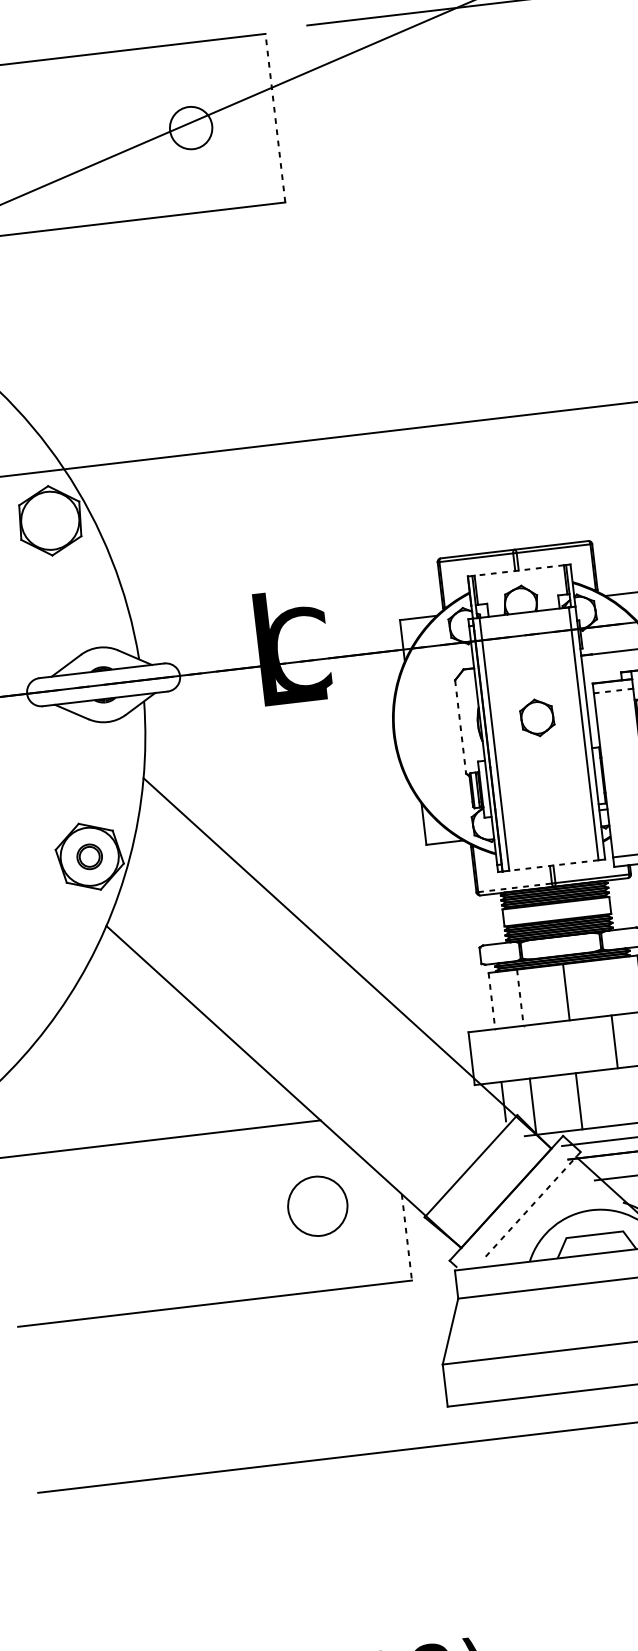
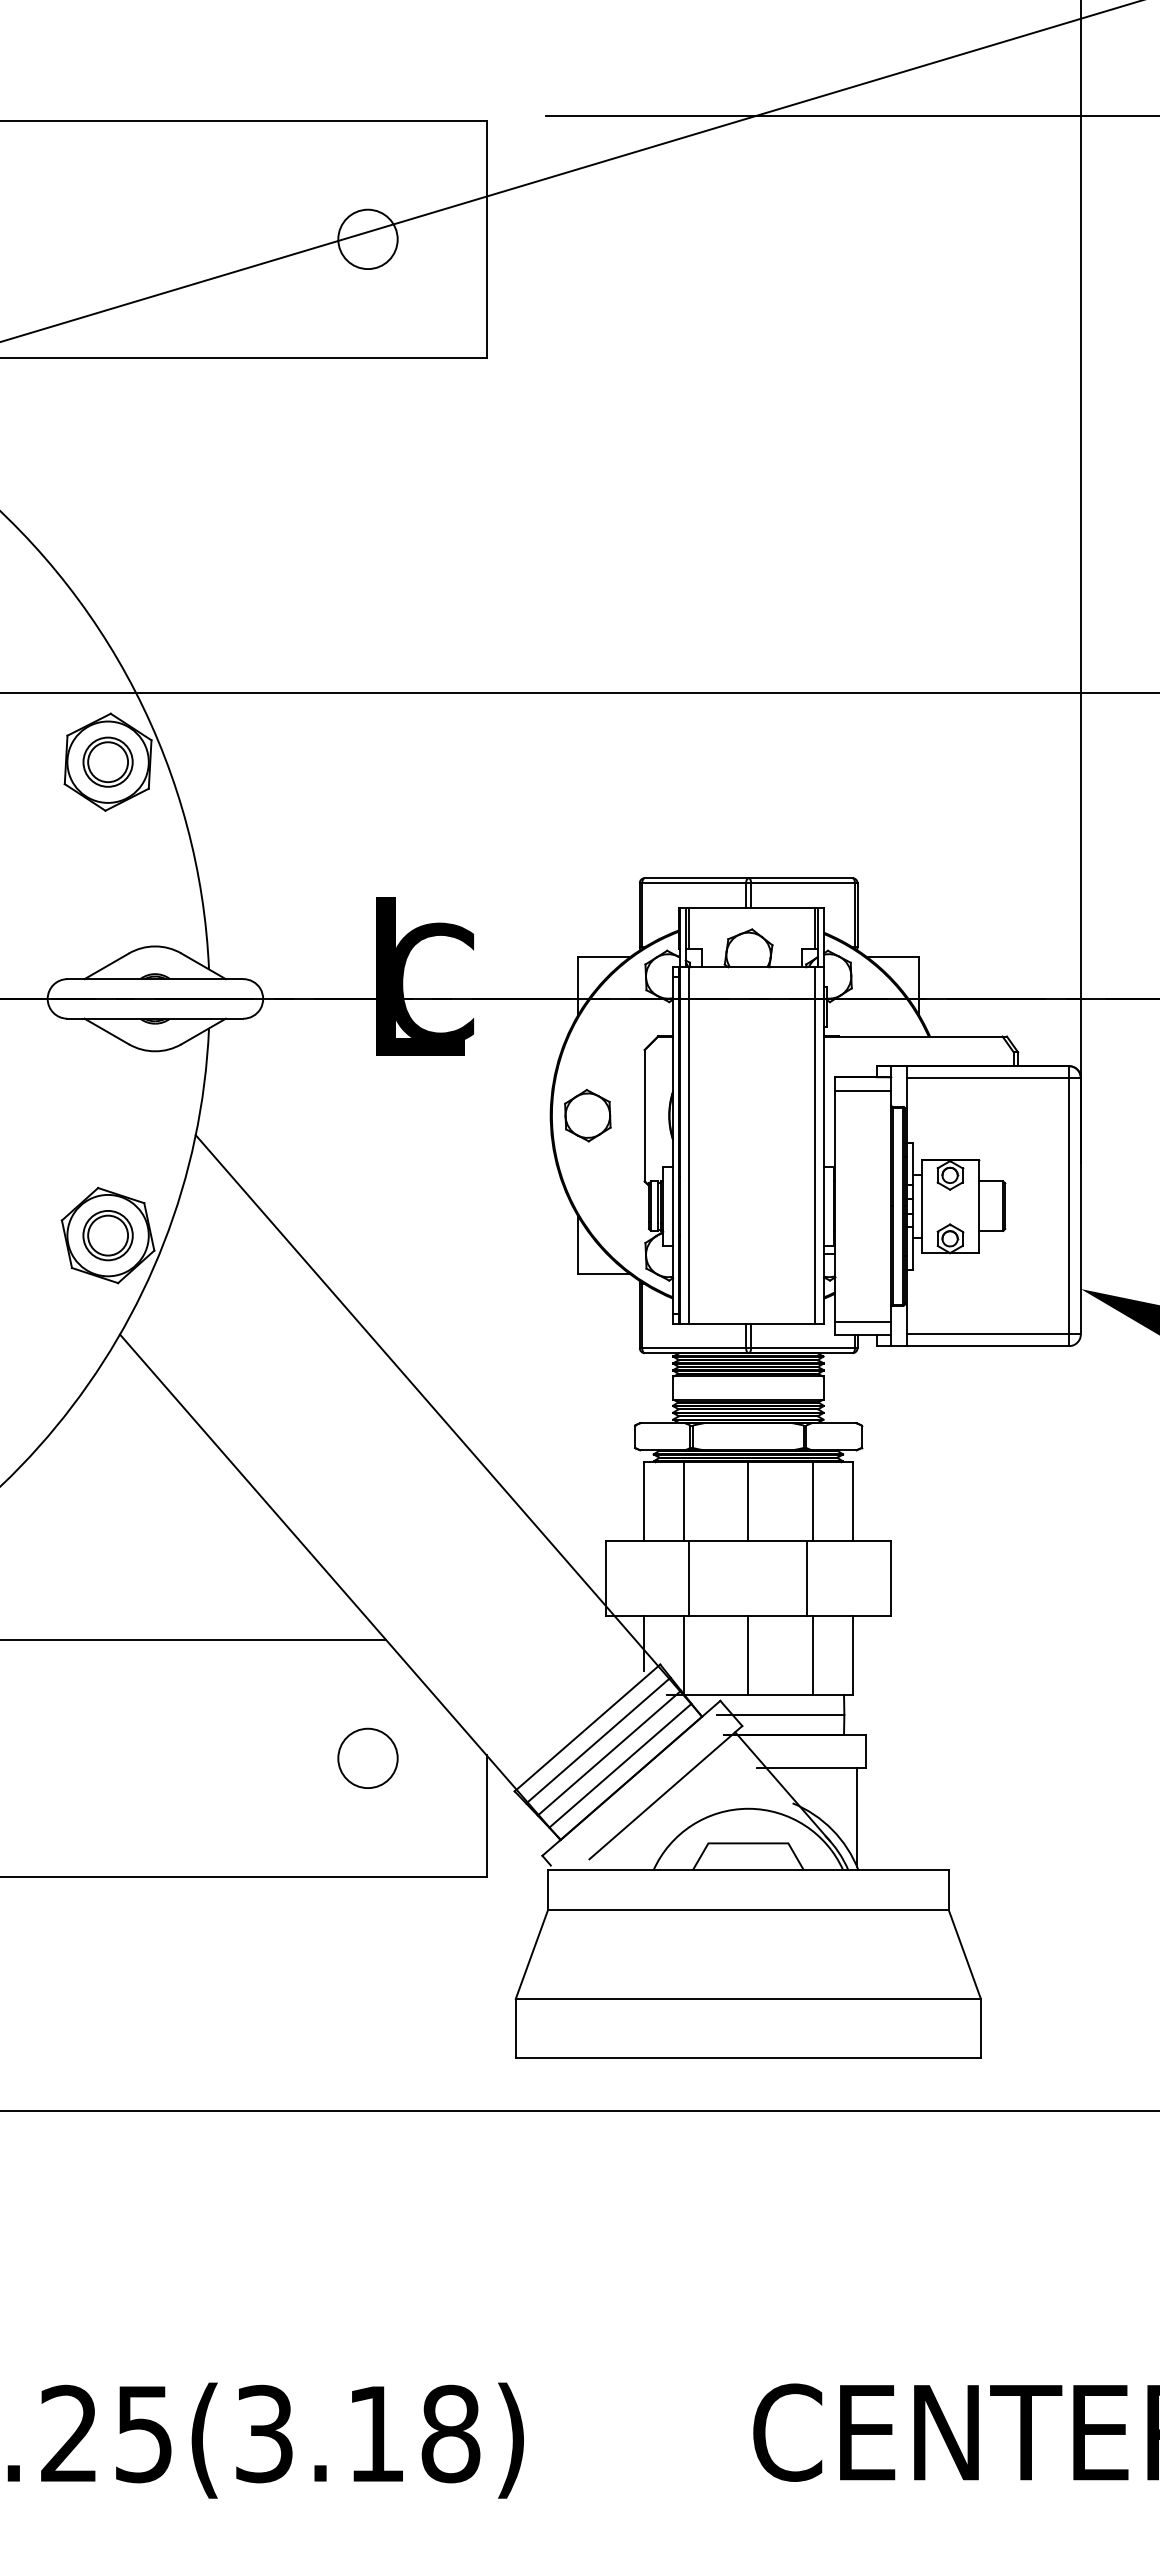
line: (275, 118) -> (486, 239), dashed -> solid
part: (49, 520) -> (107, 761), added
line: (519, 570) -> (751, 907), dashed -> solid
line: (613, 690) -> (863, 1090), dashed -> solid
part: (537, 717) -> (587, 1115), moved
line: (460, 726) -> (644, 1115), dashed -> solid
part: (89, 856) -> (107, 1235), size x1.43
line: (553, 865) -> (751, 1323), dashed -> solid
line: (515, 888) -> (694, 1348), dashed -> solid
line: (612, 986) -> (813, 1501), added
line: (520, 997) -> (683, 1501), dashed -> solid
line: (491, 1000) -> (643, 1501), dashed -> solid
line: (530, 1051) -> (689, 1578), added
line: (625, 1095) -> (813, 1654), added
line: (479, 1174) -> (598, 1740), added
line: (488, 1181) -> (609, 1752), added
line: (497, 1190) -> (620, 1765), added
circle: (317, 1205) -> (367, 1757), size x0.71
line: (531, 1206) -> (665, 1793), dashed -> solid
line: (406, 1237) -> (486, 1816), dashed -> solid

